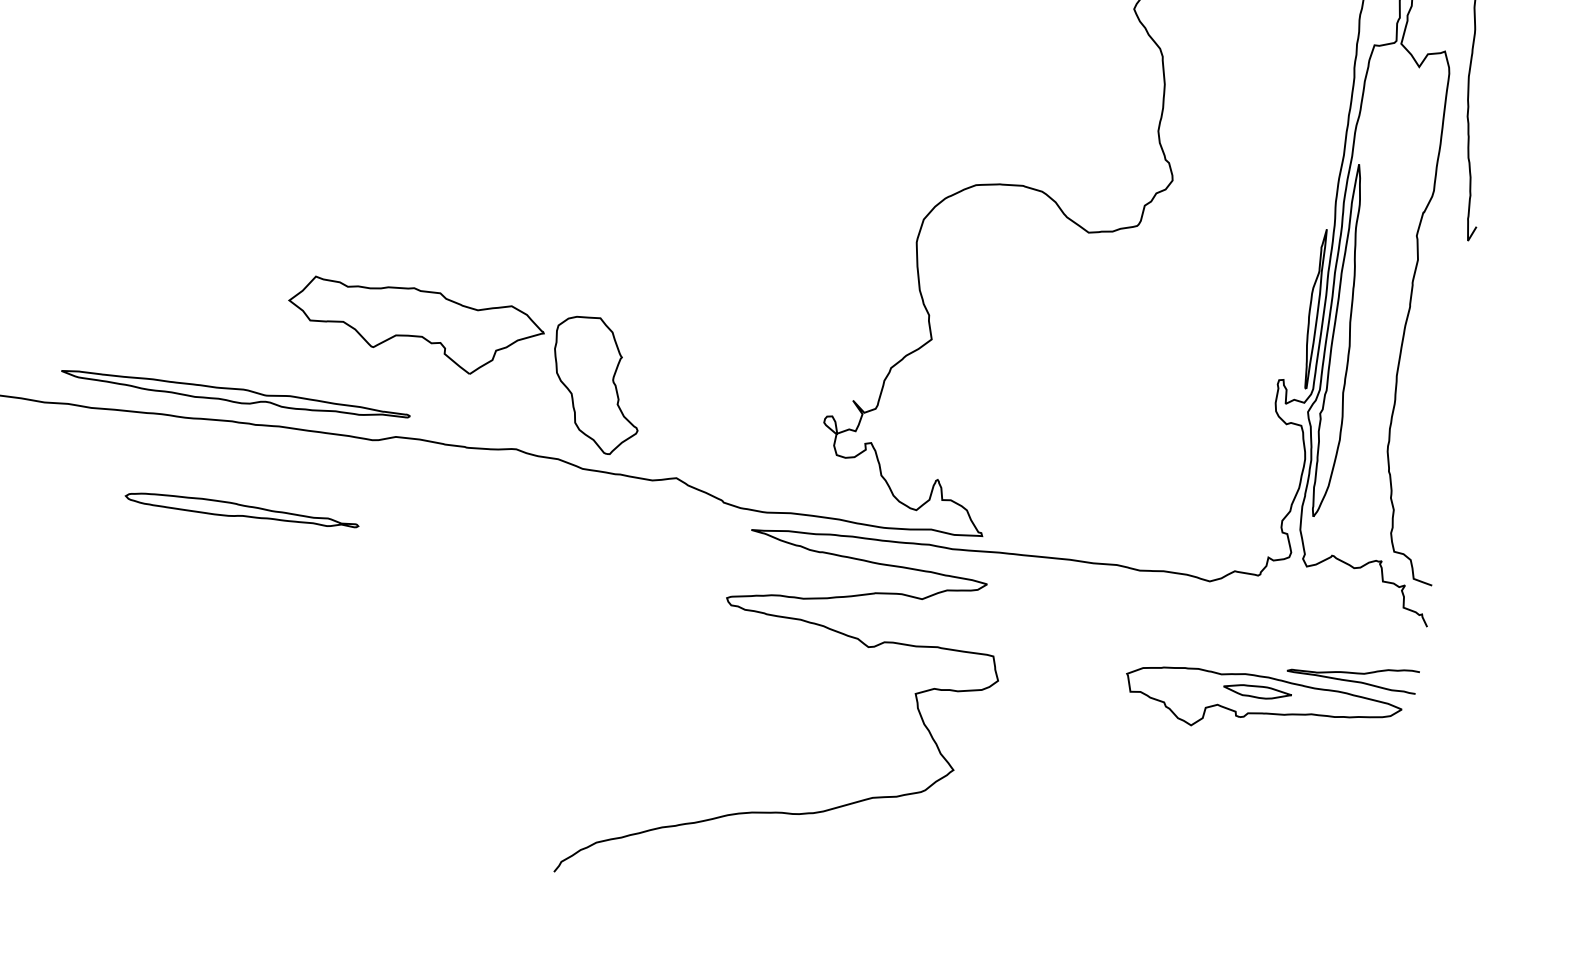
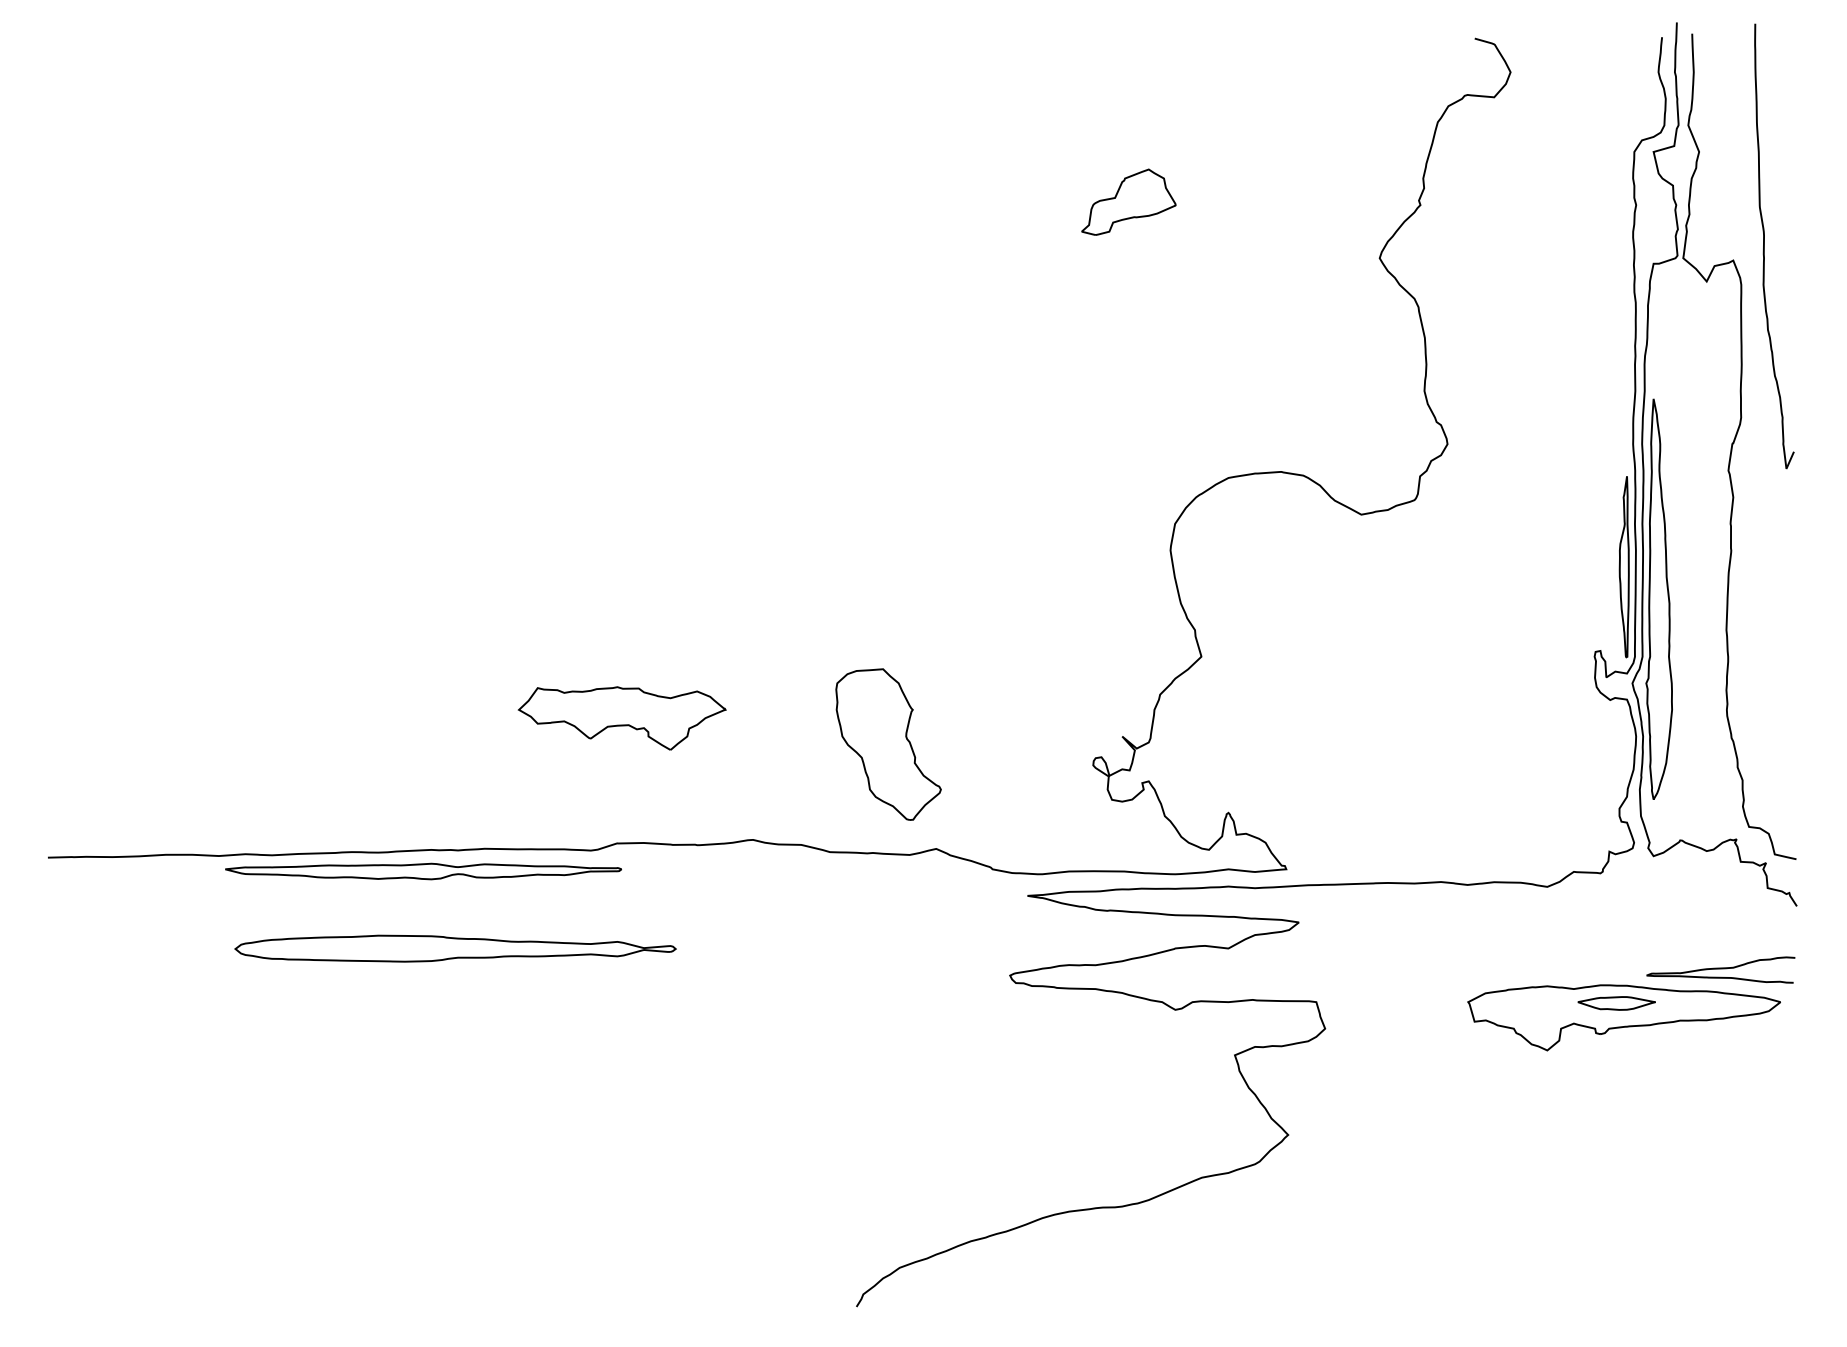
part: (414, 327) -> (621, 718), size x0.71
part: (596, 385) -> (888, 744), moved
part: (235, 395) -> (423, 871), moved
part: (242, 510) -> (455, 948), size x1.67

